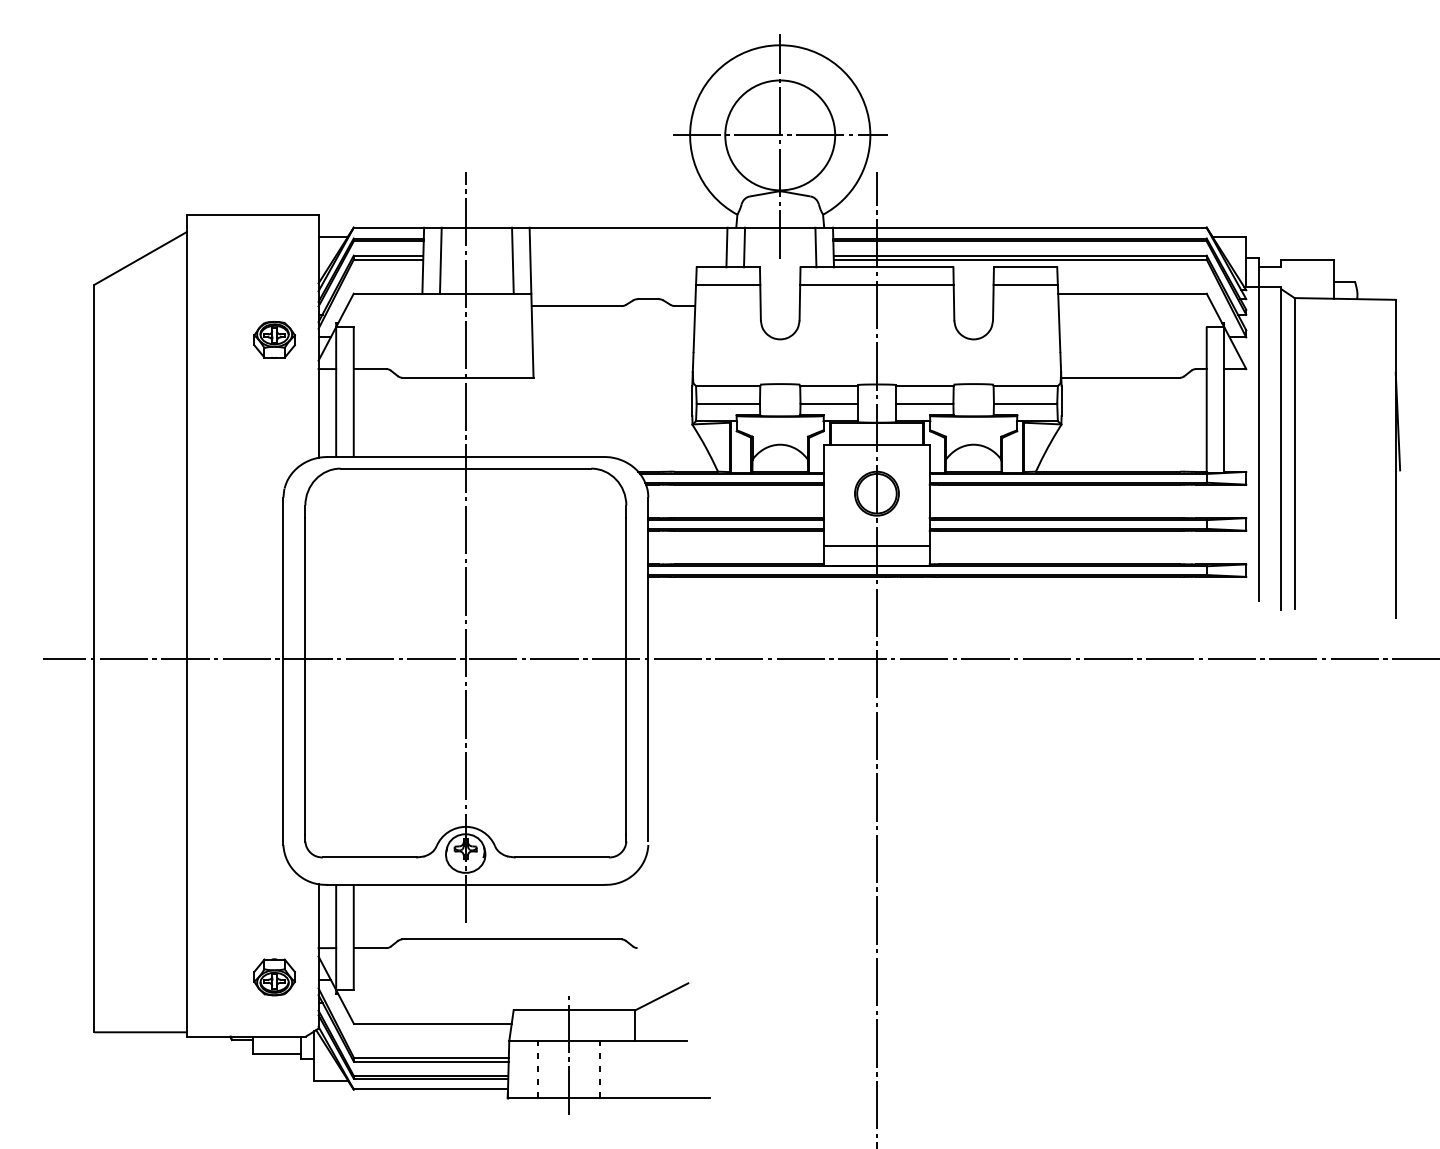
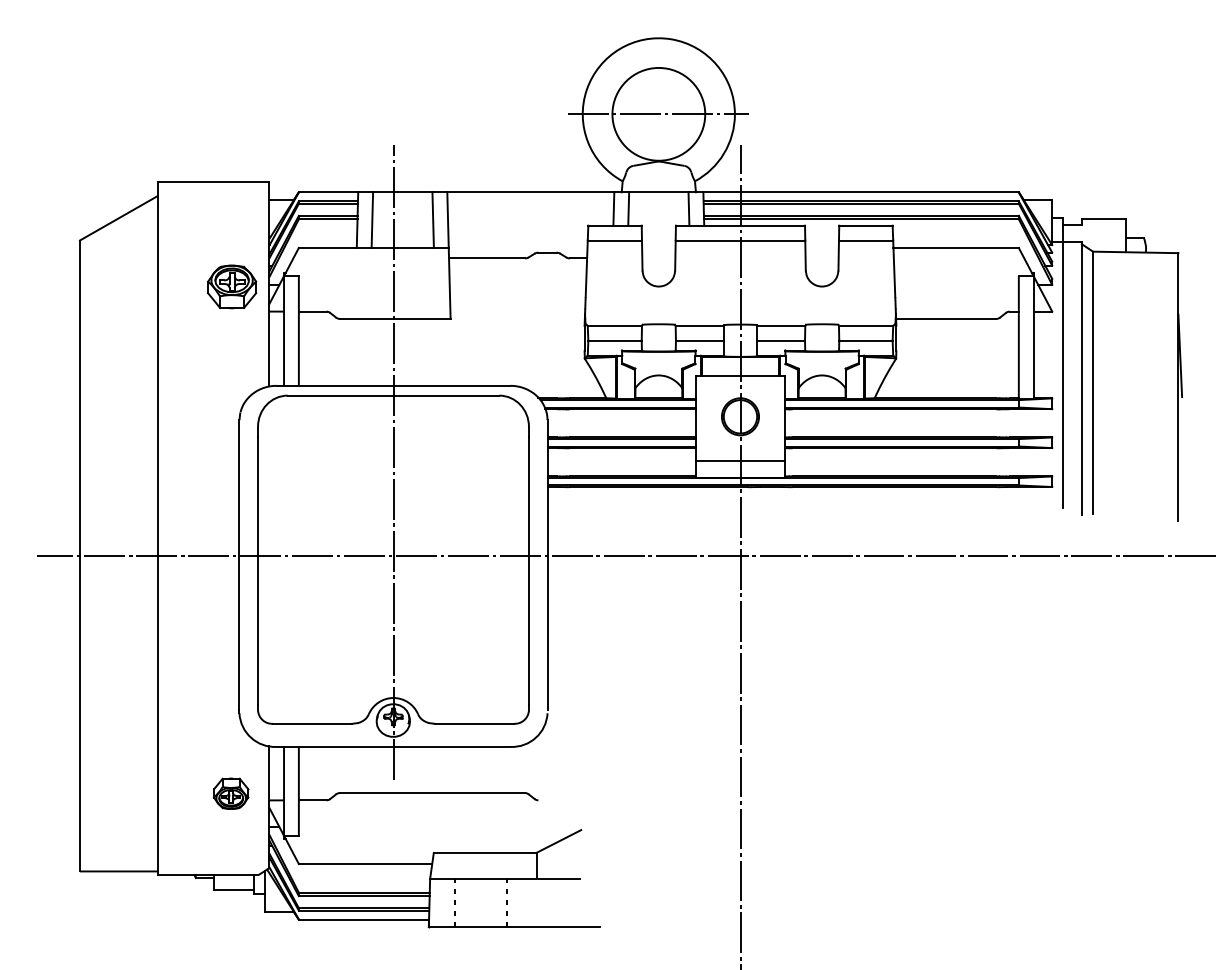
line: (780, 146) -> (659, 123), removed
part: (274, 339) -> (231, 286), size x1.4
part: (274, 977) -> (231, 793), moved
line: (569, 1054) -> (480, 890), removed

